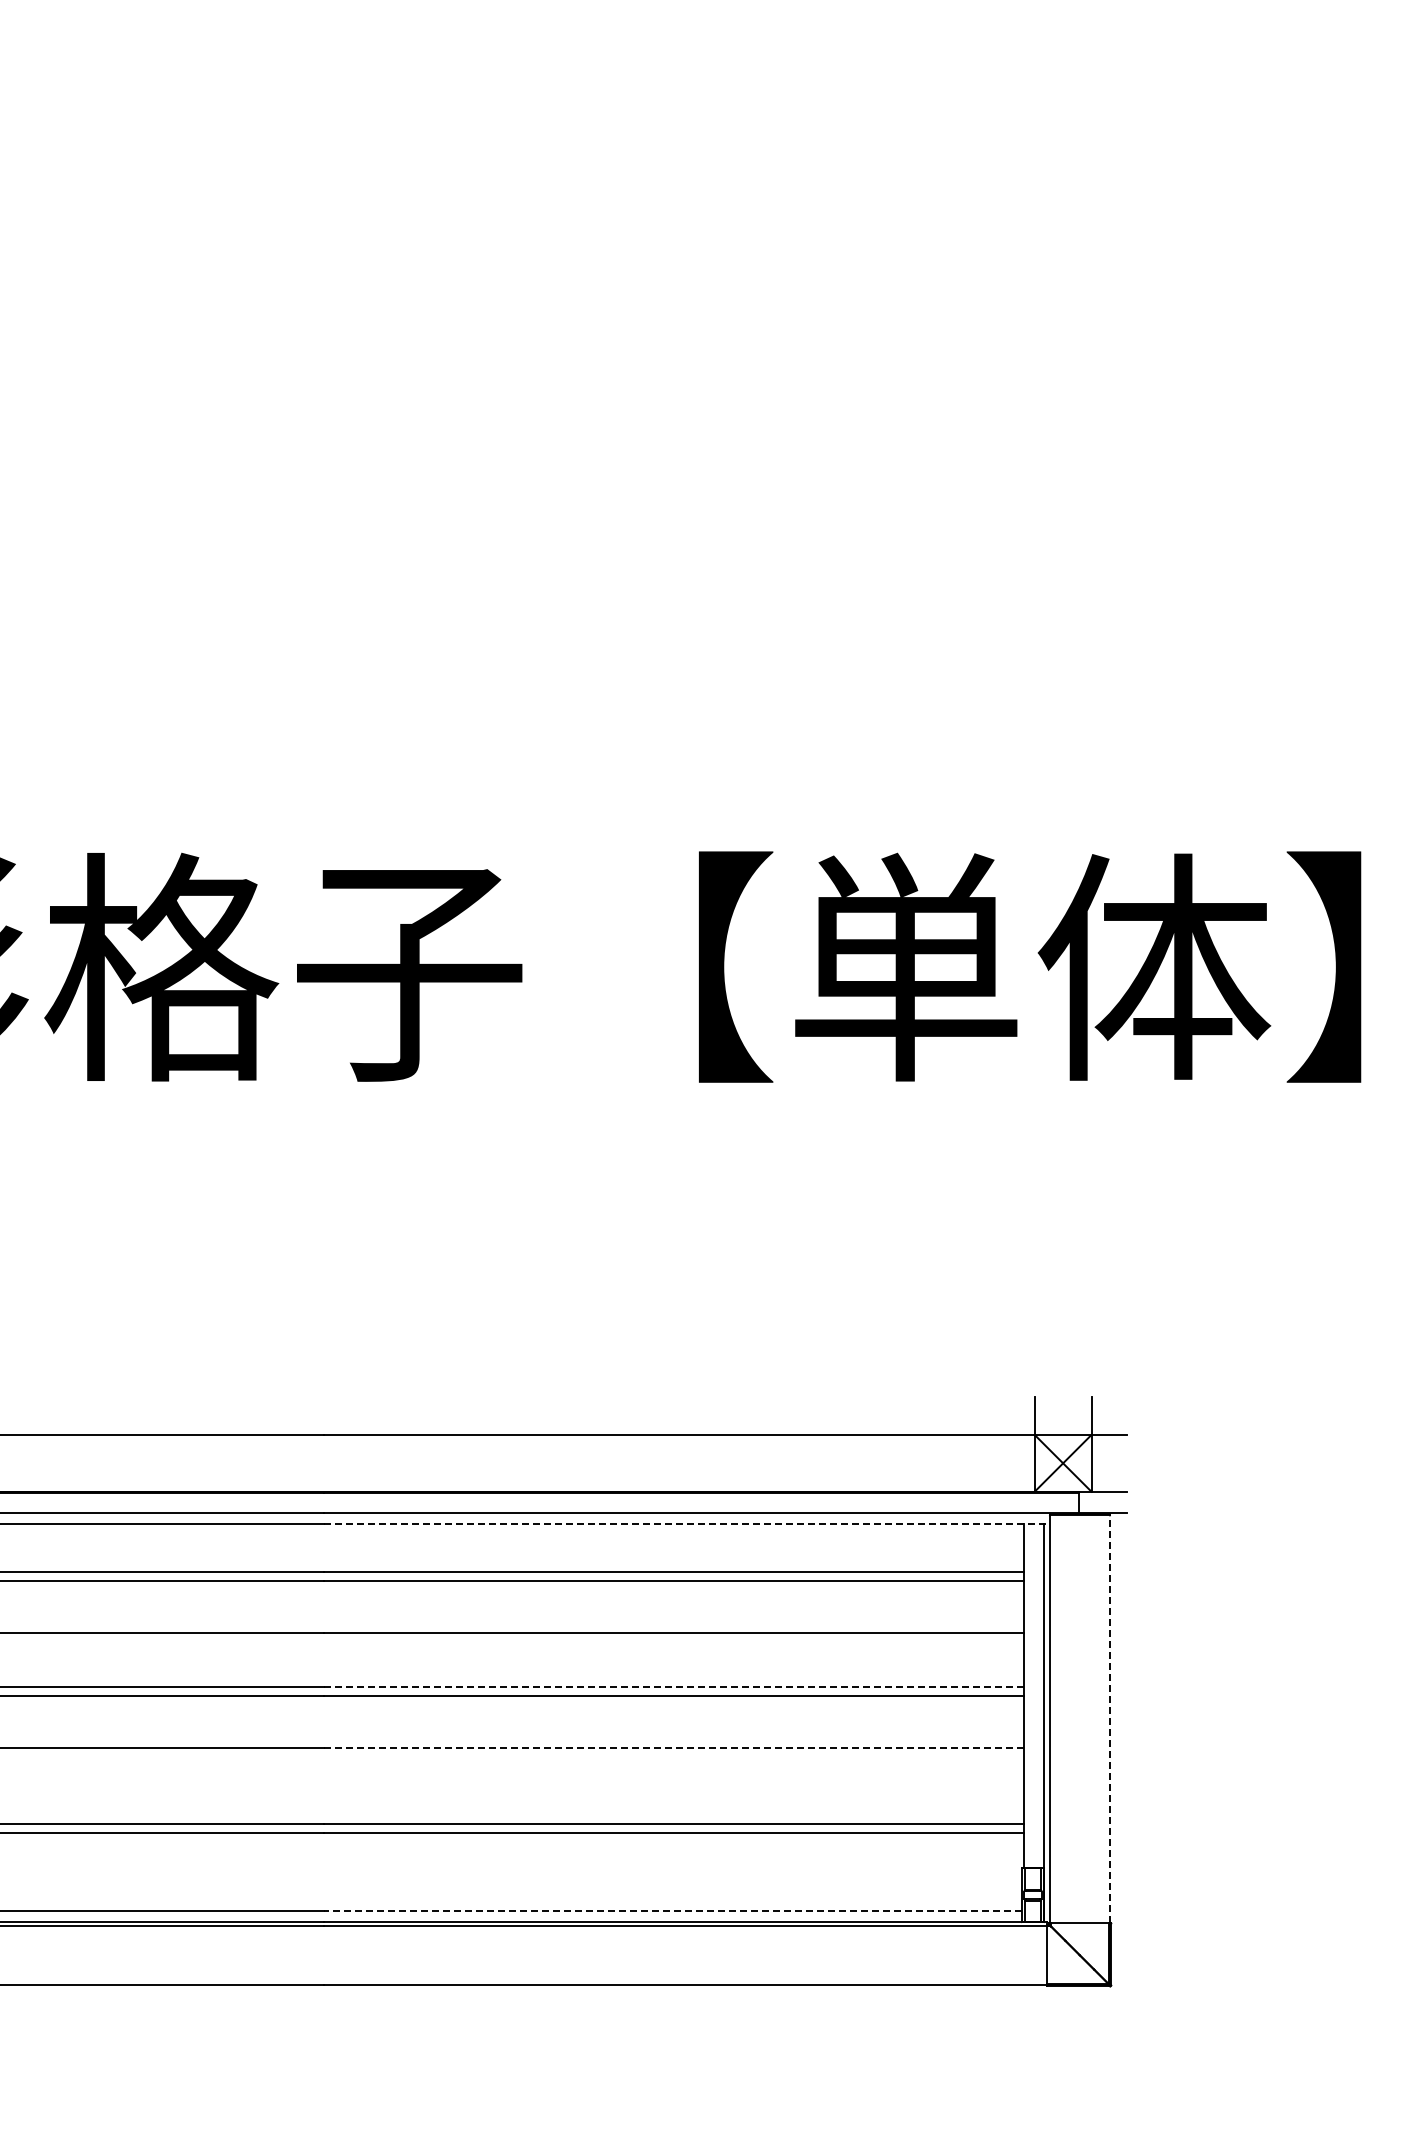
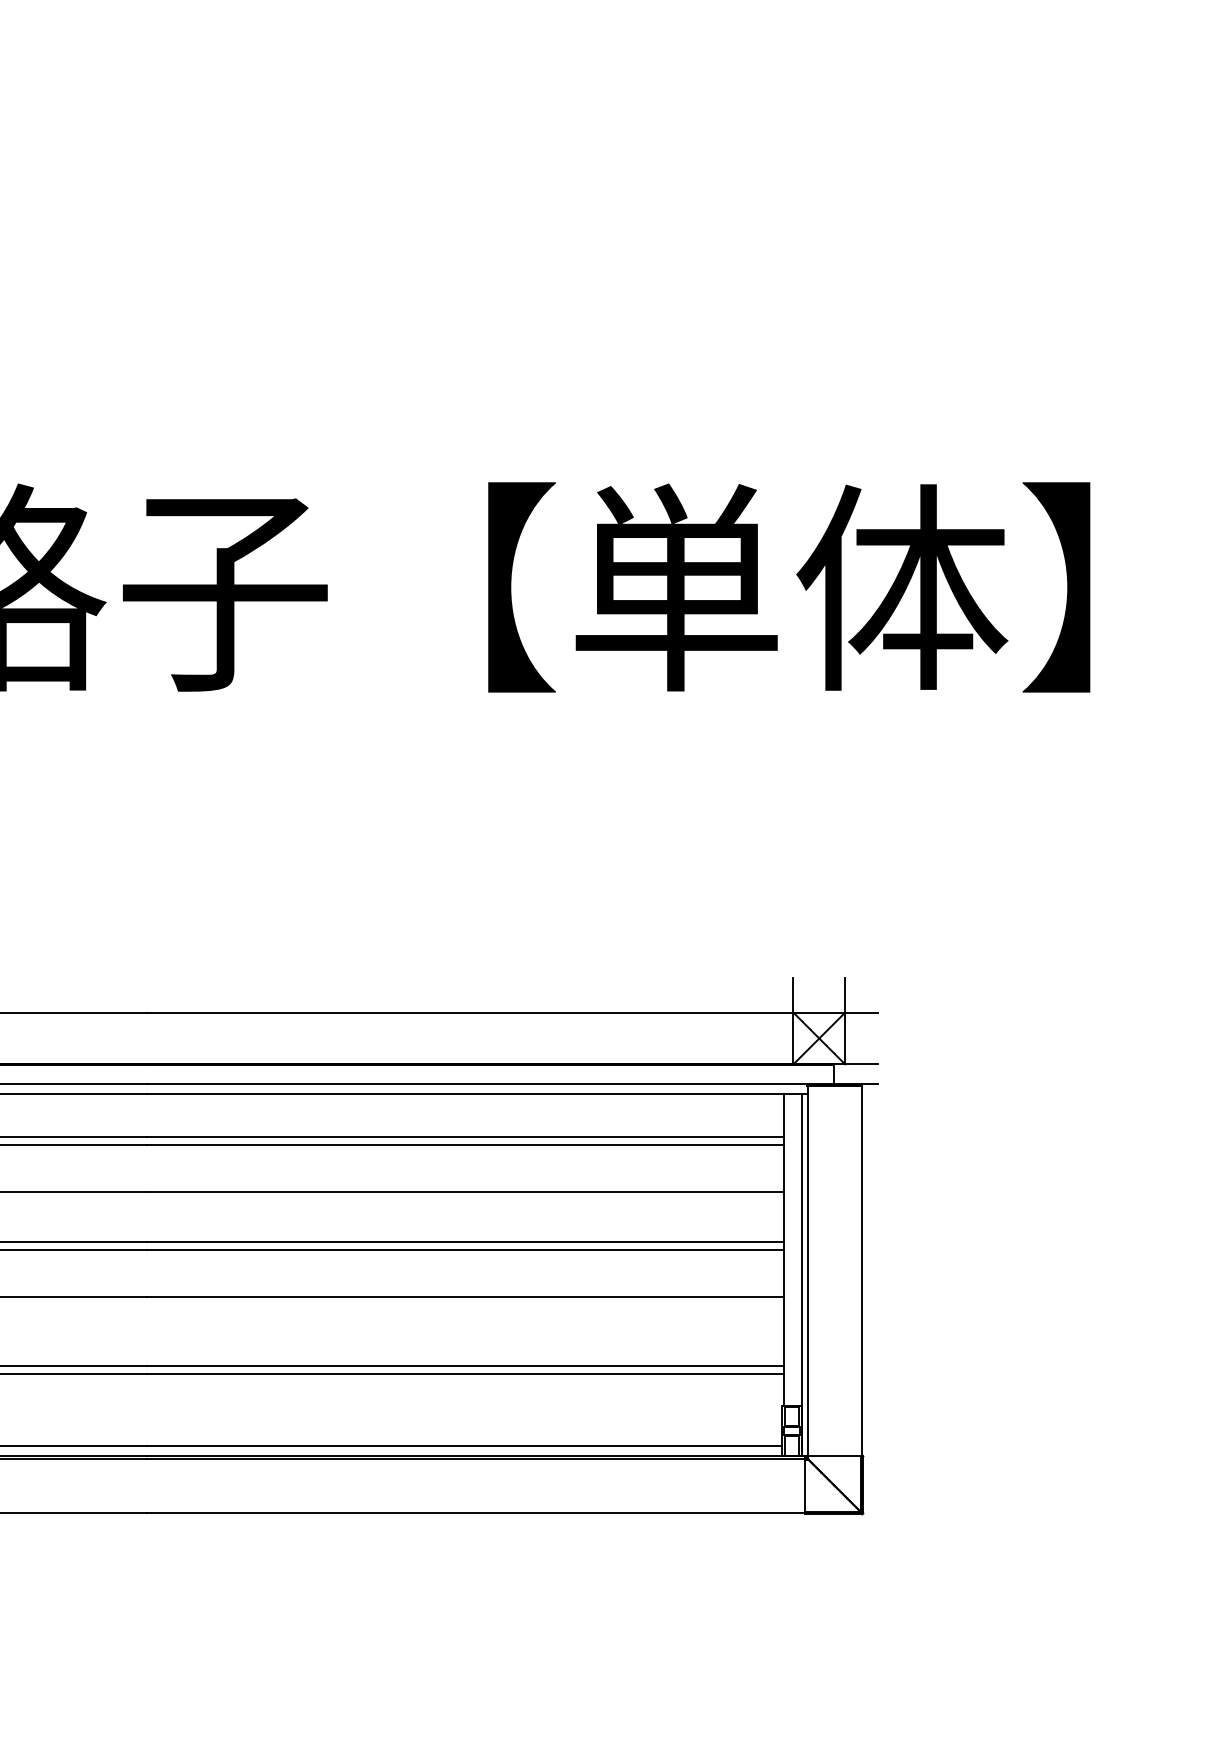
line: (687, 1524) -> (477, 1094), dashed -> solid
line: (674, 1687) -> (466, 1242), dashed -> solid
line: (1109, 1719) -> (861, 1271), dashed -> solid
line: (674, 1748) -> (466, 1297), dashed -> solid
line: (672, 1911) -> (464, 1445), dashed -> solid

